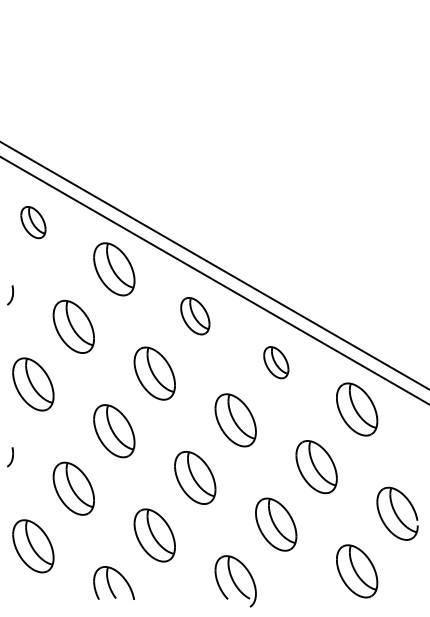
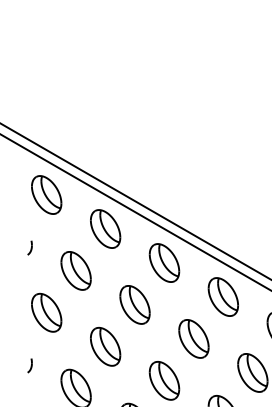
part: (33, 222) -> (46, 194), size x1.67
part: (195, 316) -> (164, 263), size x1.43
part: (276, 362) -> (223, 296), size x1.67

